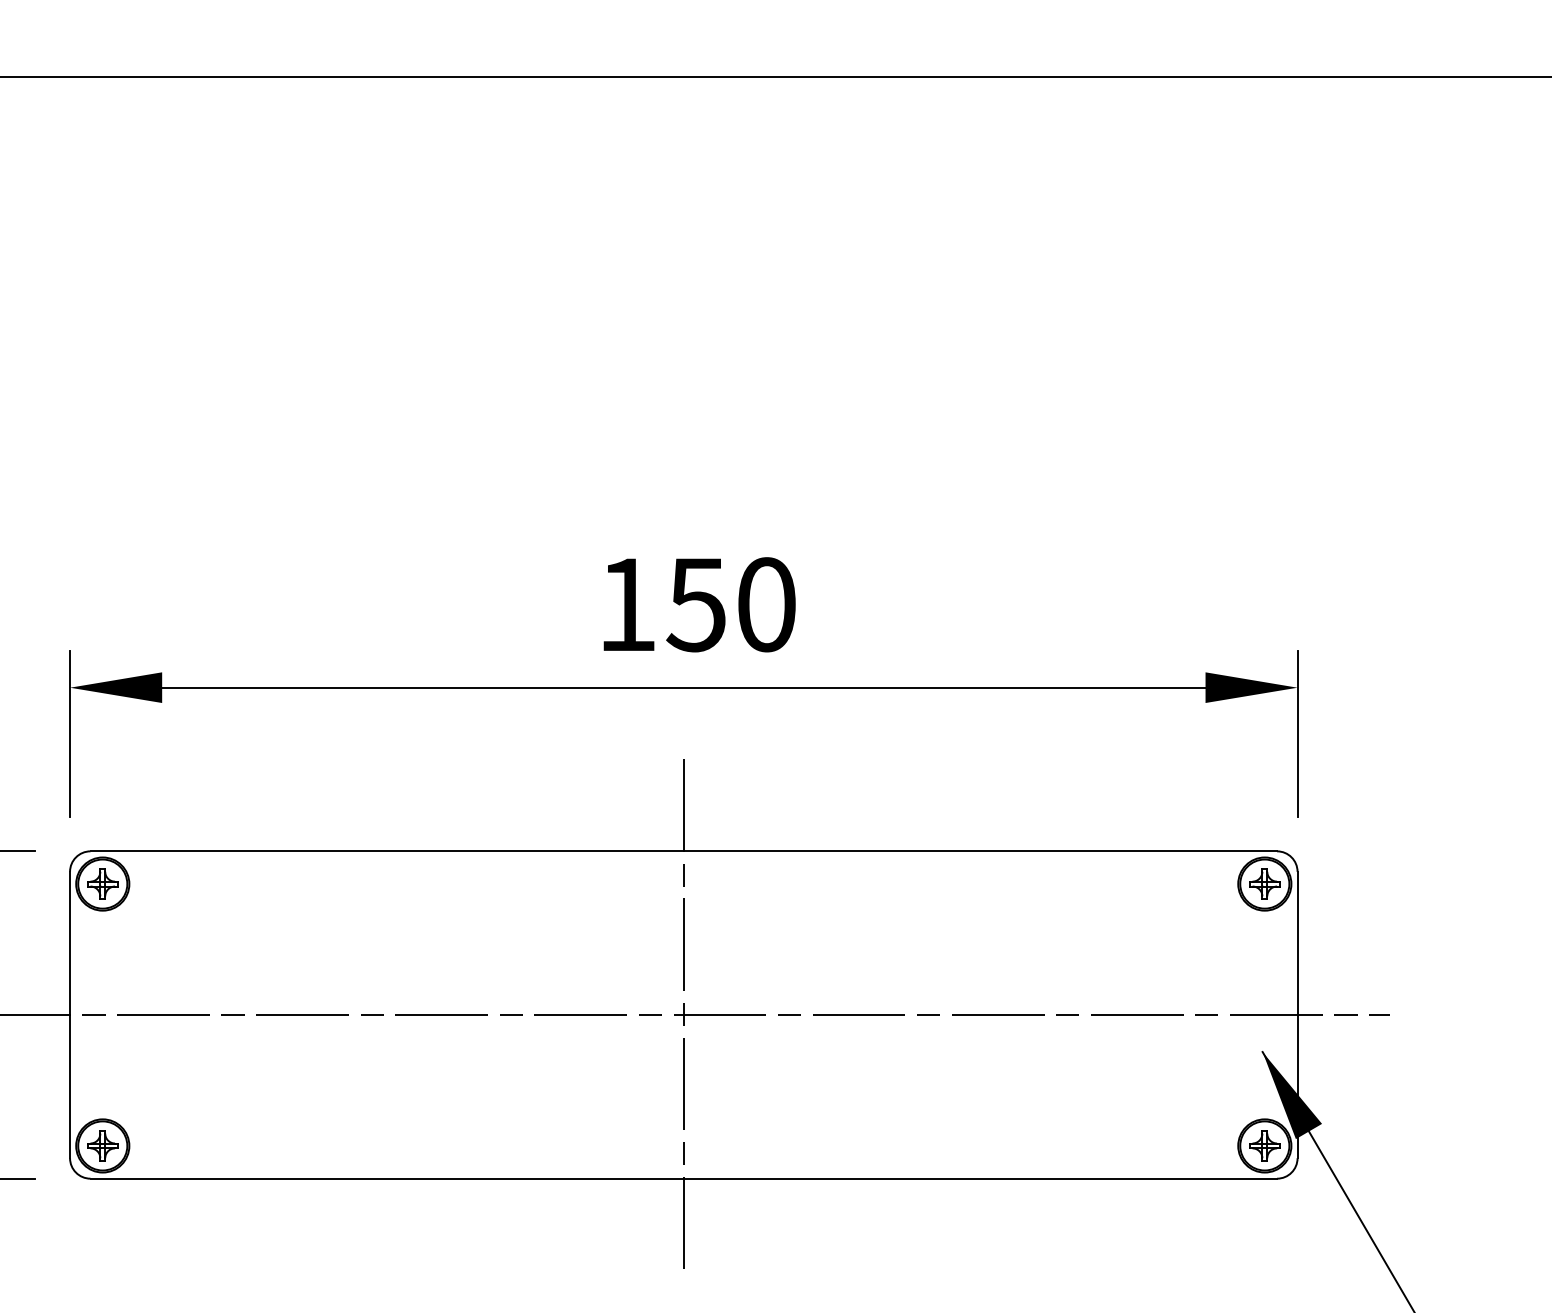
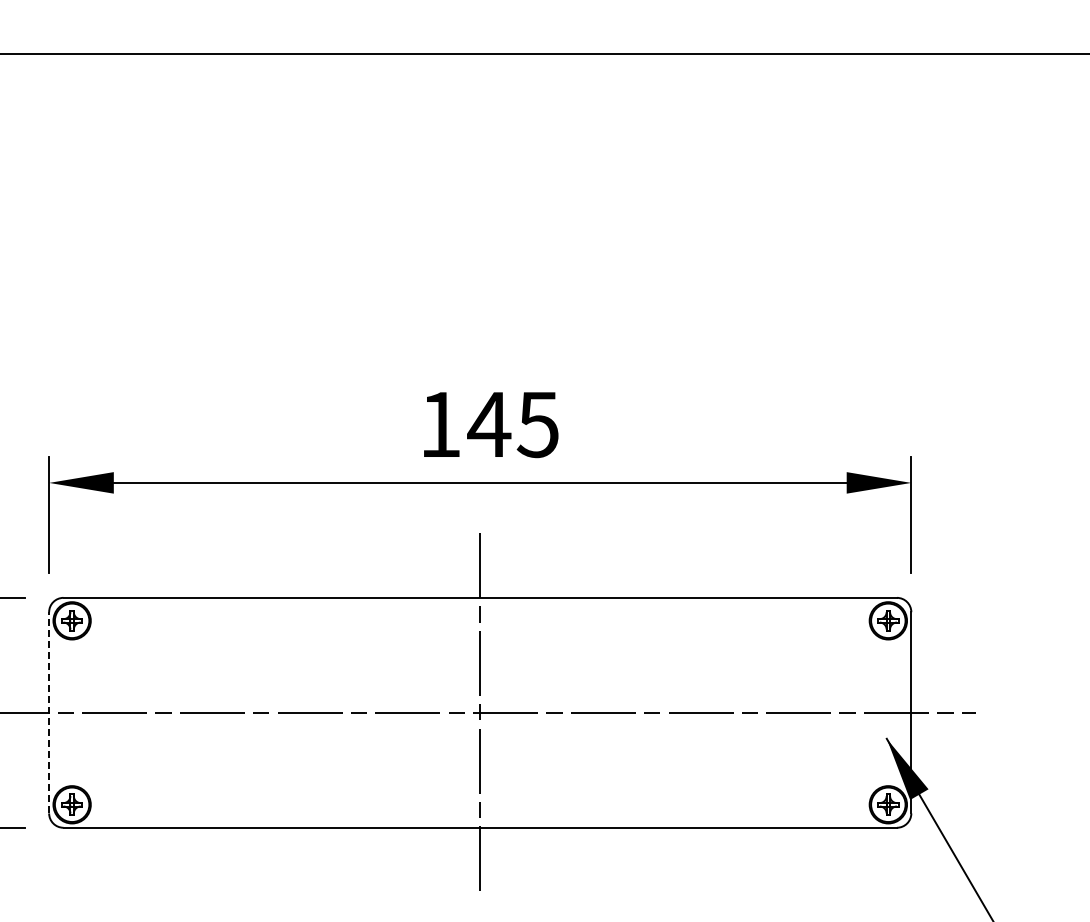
text: (729, 604) -> (512, 424), 150 -> 145
line: (70, 1014) -> (49, 712), solid -> dashed

